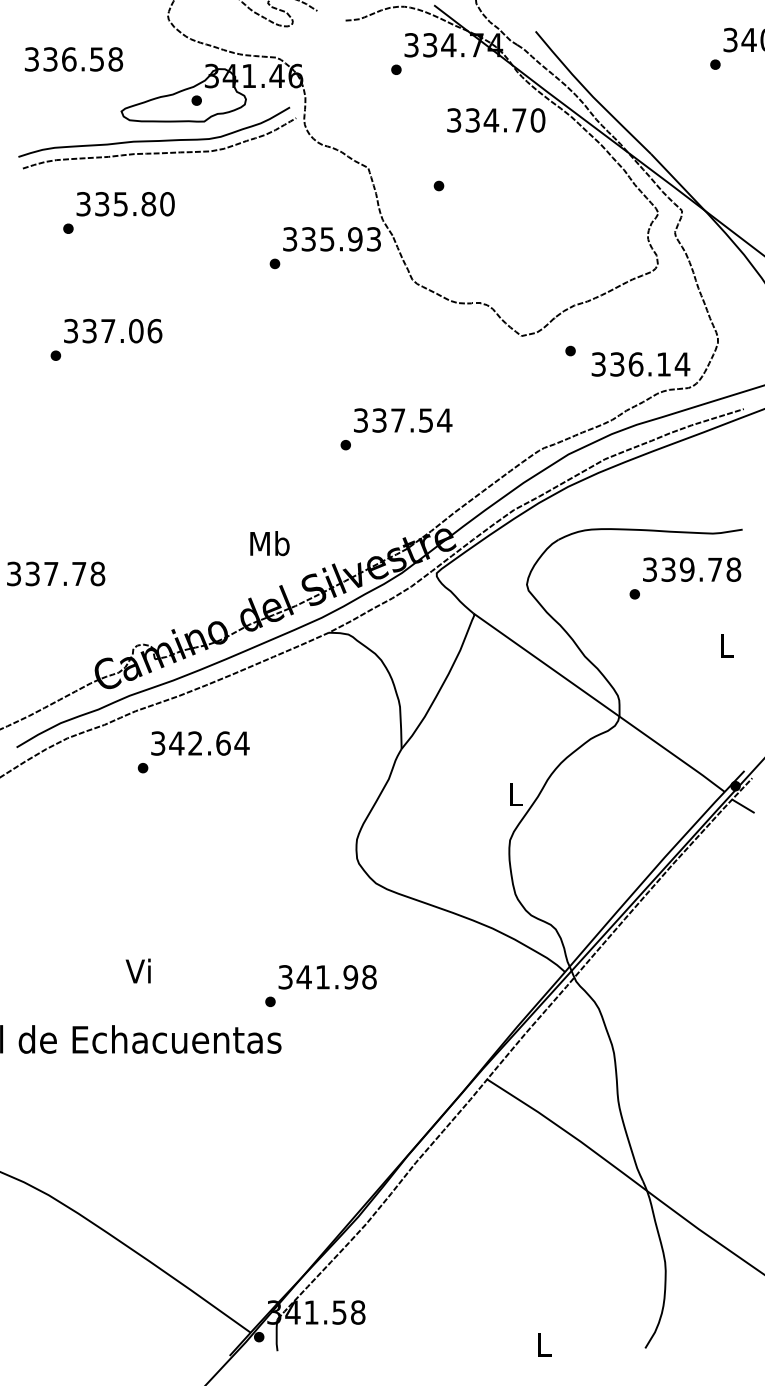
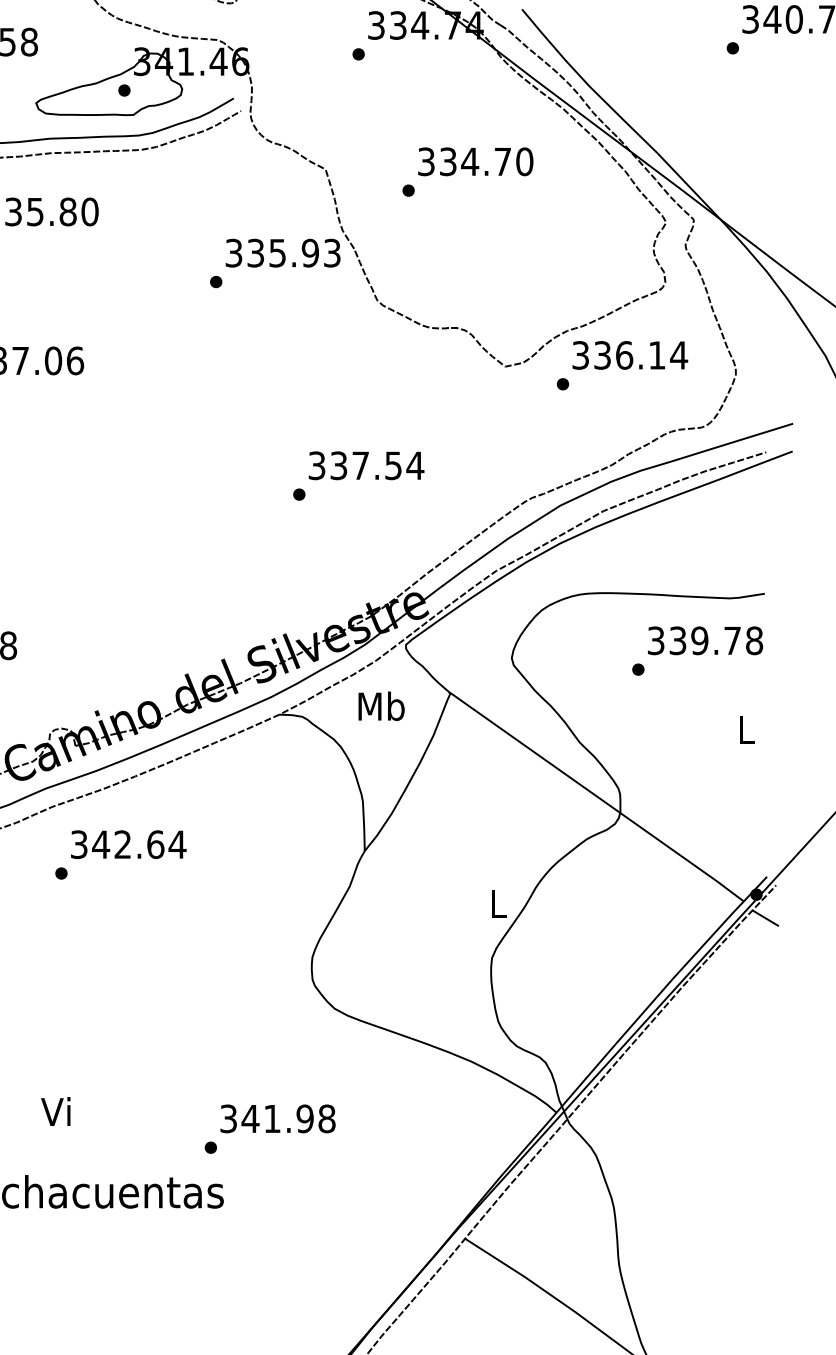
text: (496, 120) -> (476, 161), moved
text: (640, 364) -> (629, 355), moved
text: (269, 543) -> (381, 706), moved

